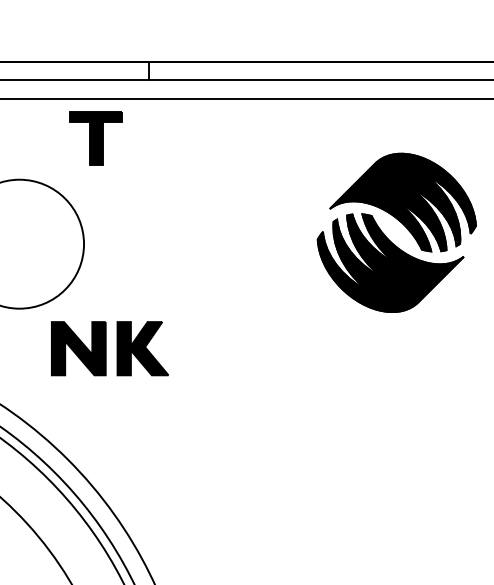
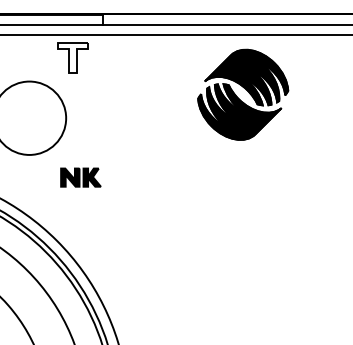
fill: (95, 139) -> (72, 58), removed
part: (397, 232) -> (243, 94), moved
part: (109, 348) -> (80, 177), size x0.6

